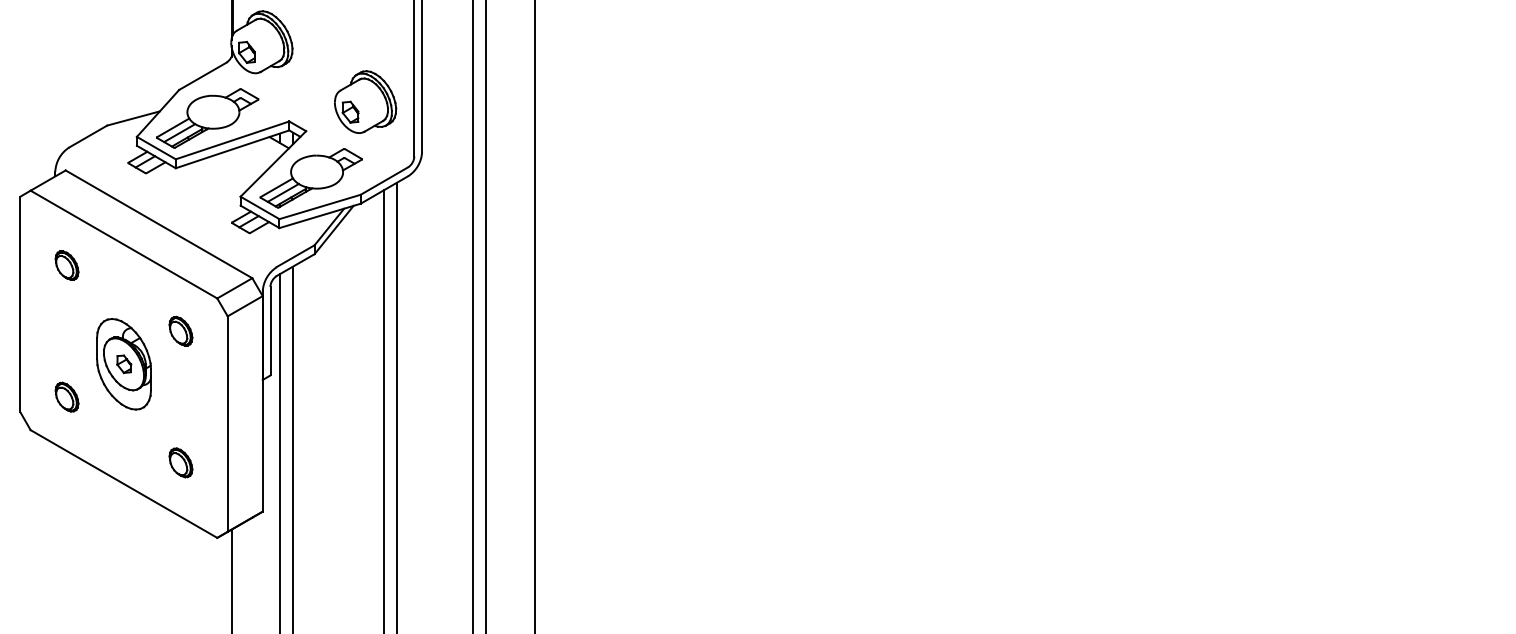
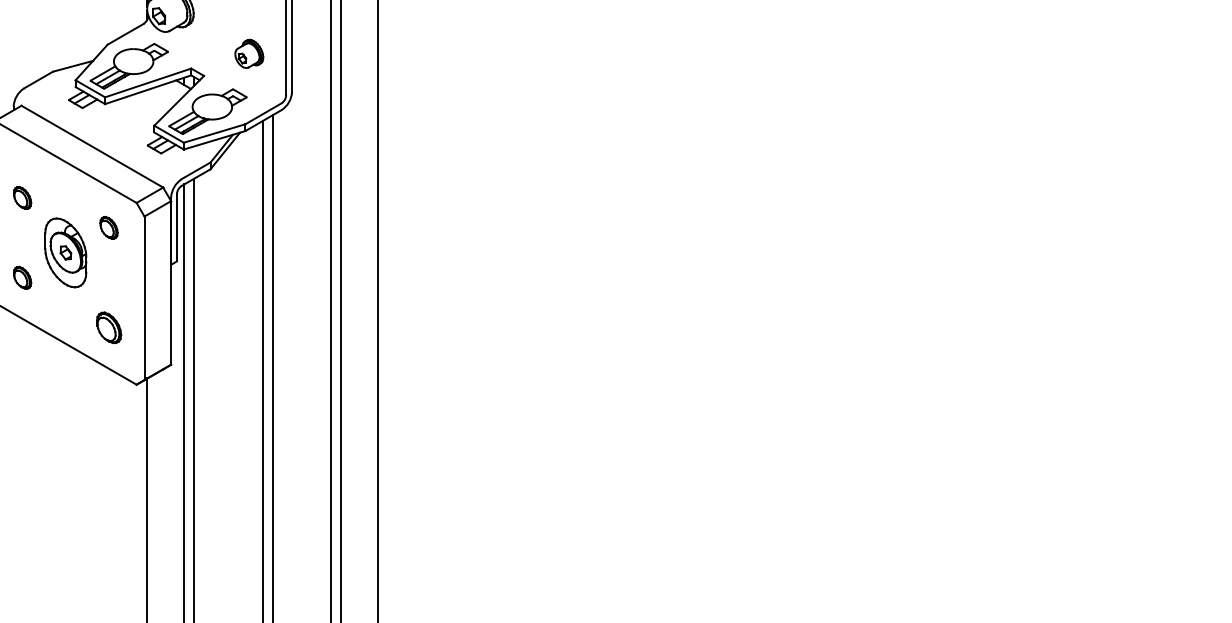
part: (365, 101) -> (249, 53), size x0.6
part: (66, 264) -> (22, 197), moved
part: (180, 462) -> (108, 327), size x1.4

